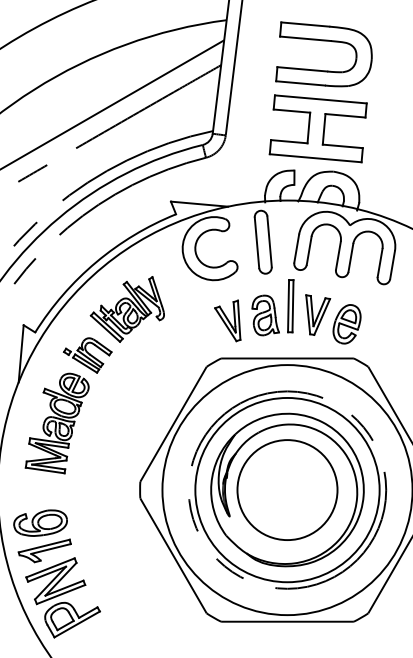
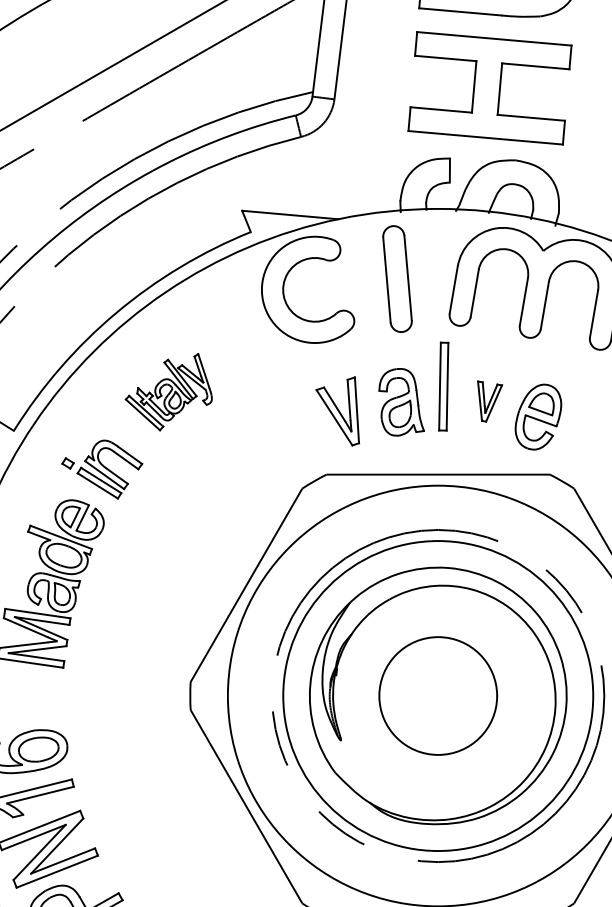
part: (126, 309) -> (167, 392), size x0.7
part: (318, 314) -> (490, 400), size x0.6
circle: (287, 490) -> (438, 696), size x0.7

